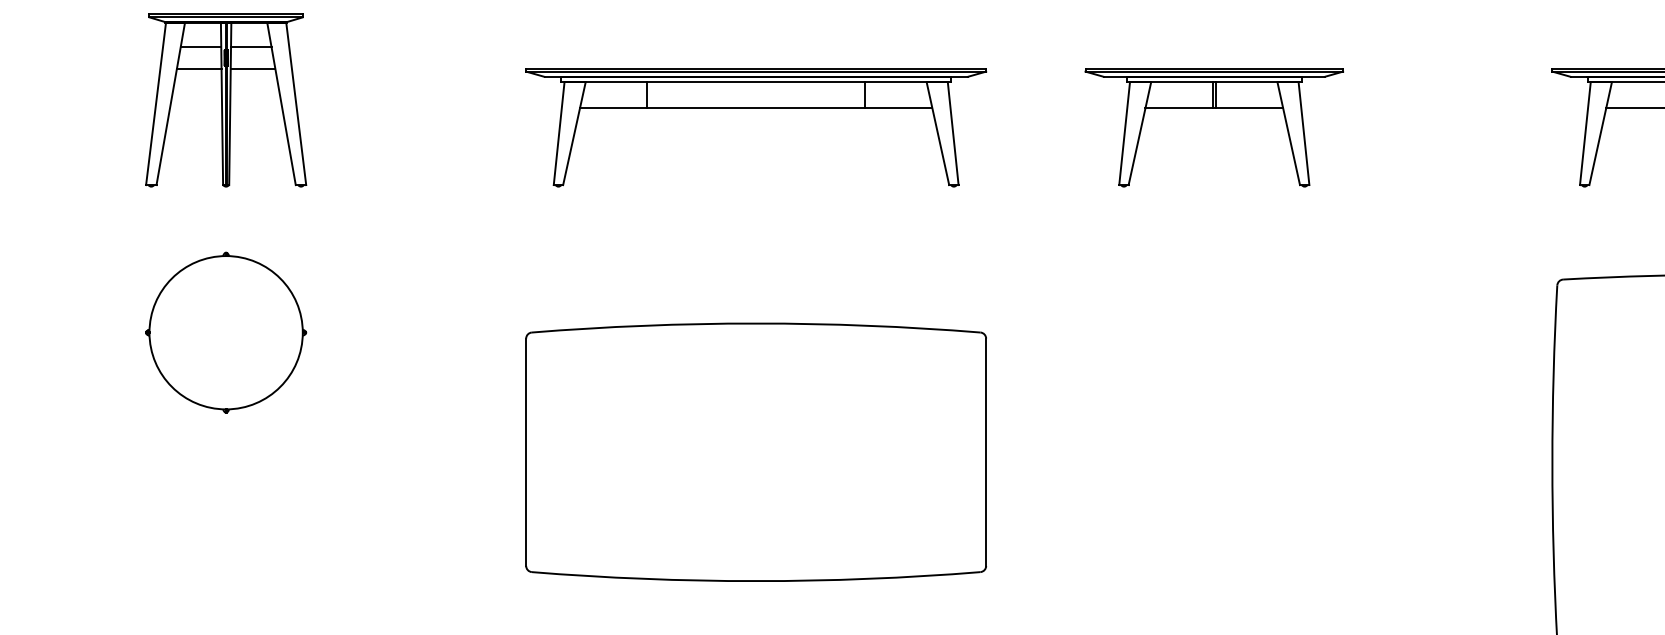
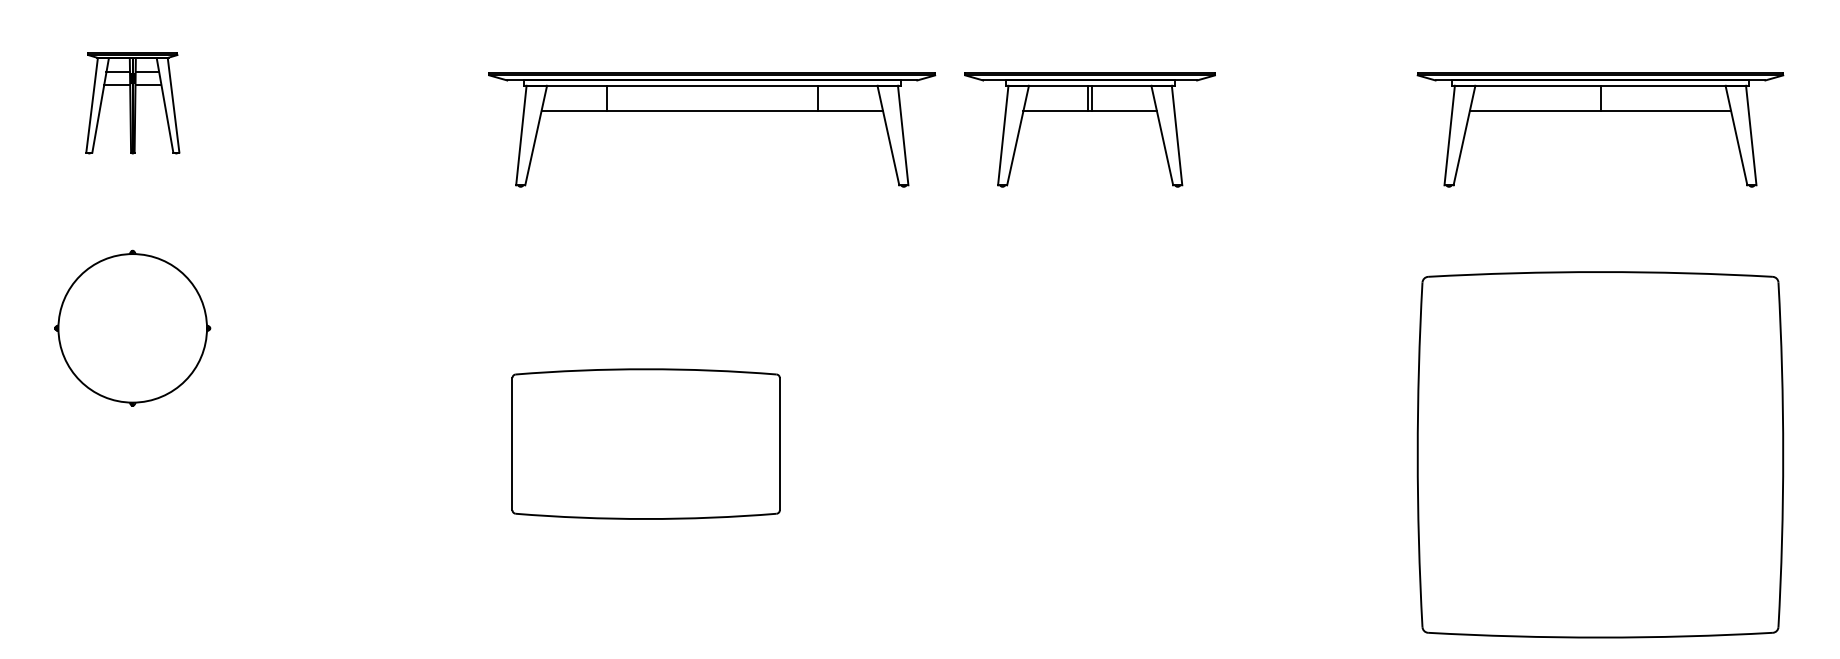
part: (225, 100) -> (132, 103), size x0.6
part: (756, 108) -> (712, 111), moved
part: (755, 451) -> (645, 443), size x0.6

